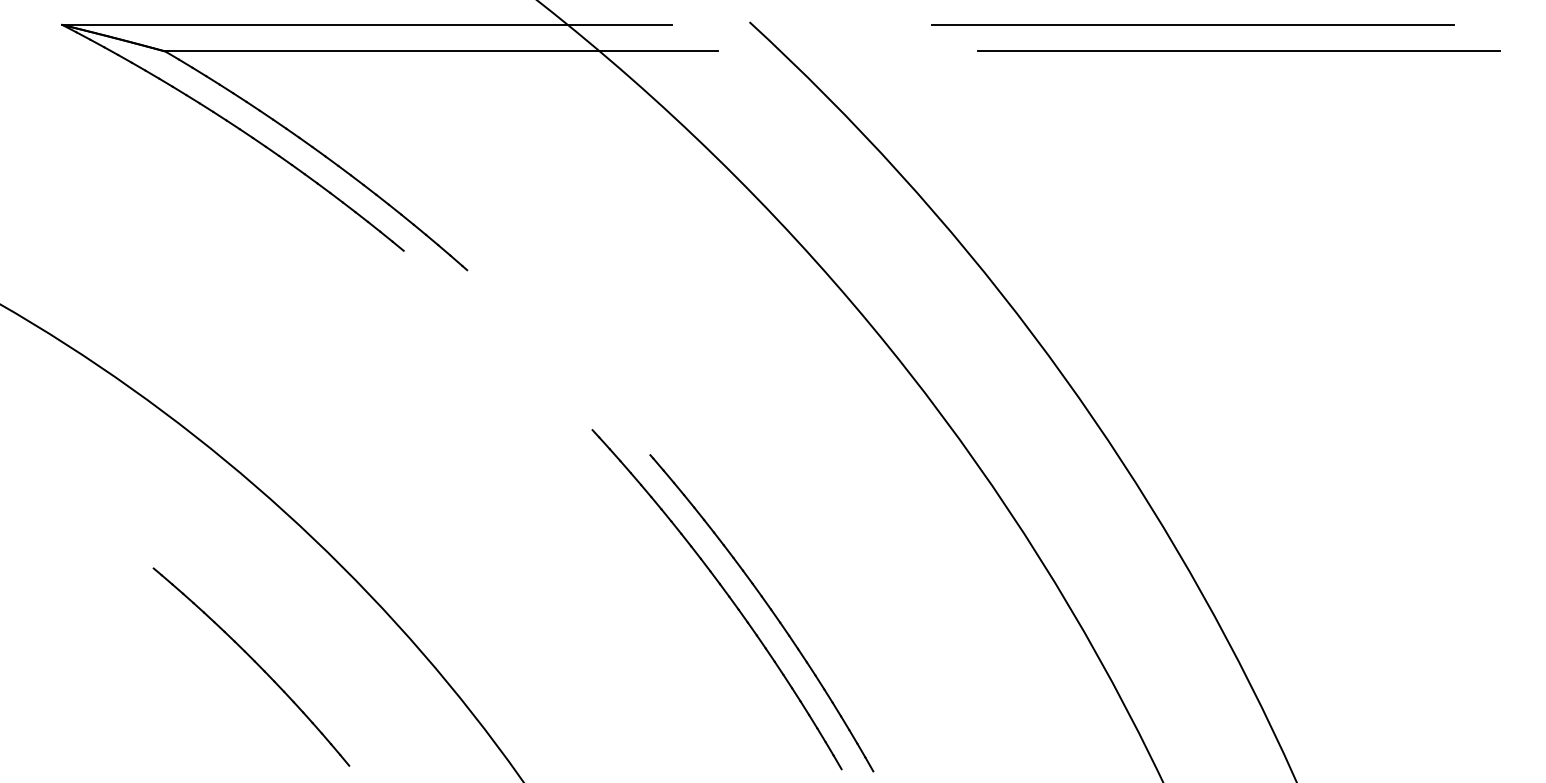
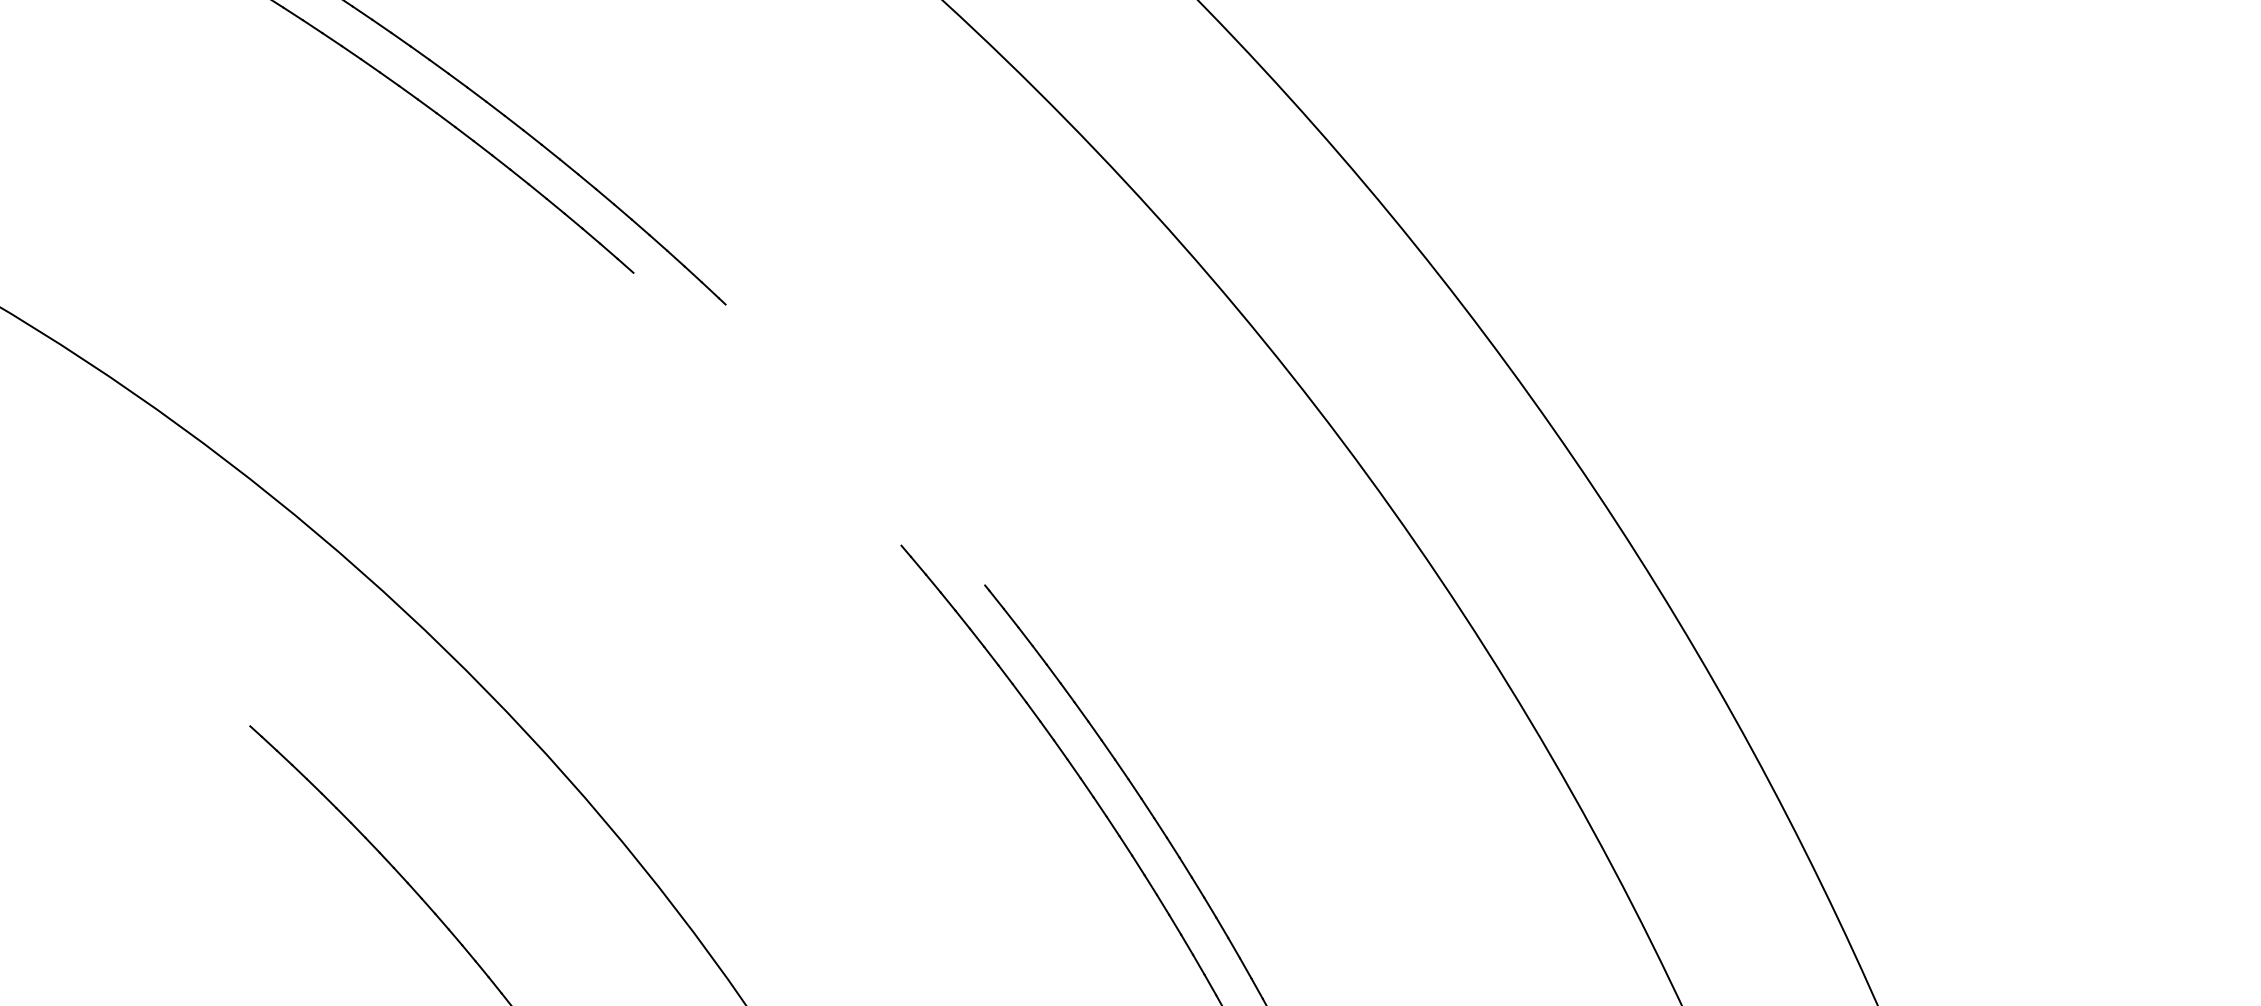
line: (1238, 51) -> (1868, 23), removed

